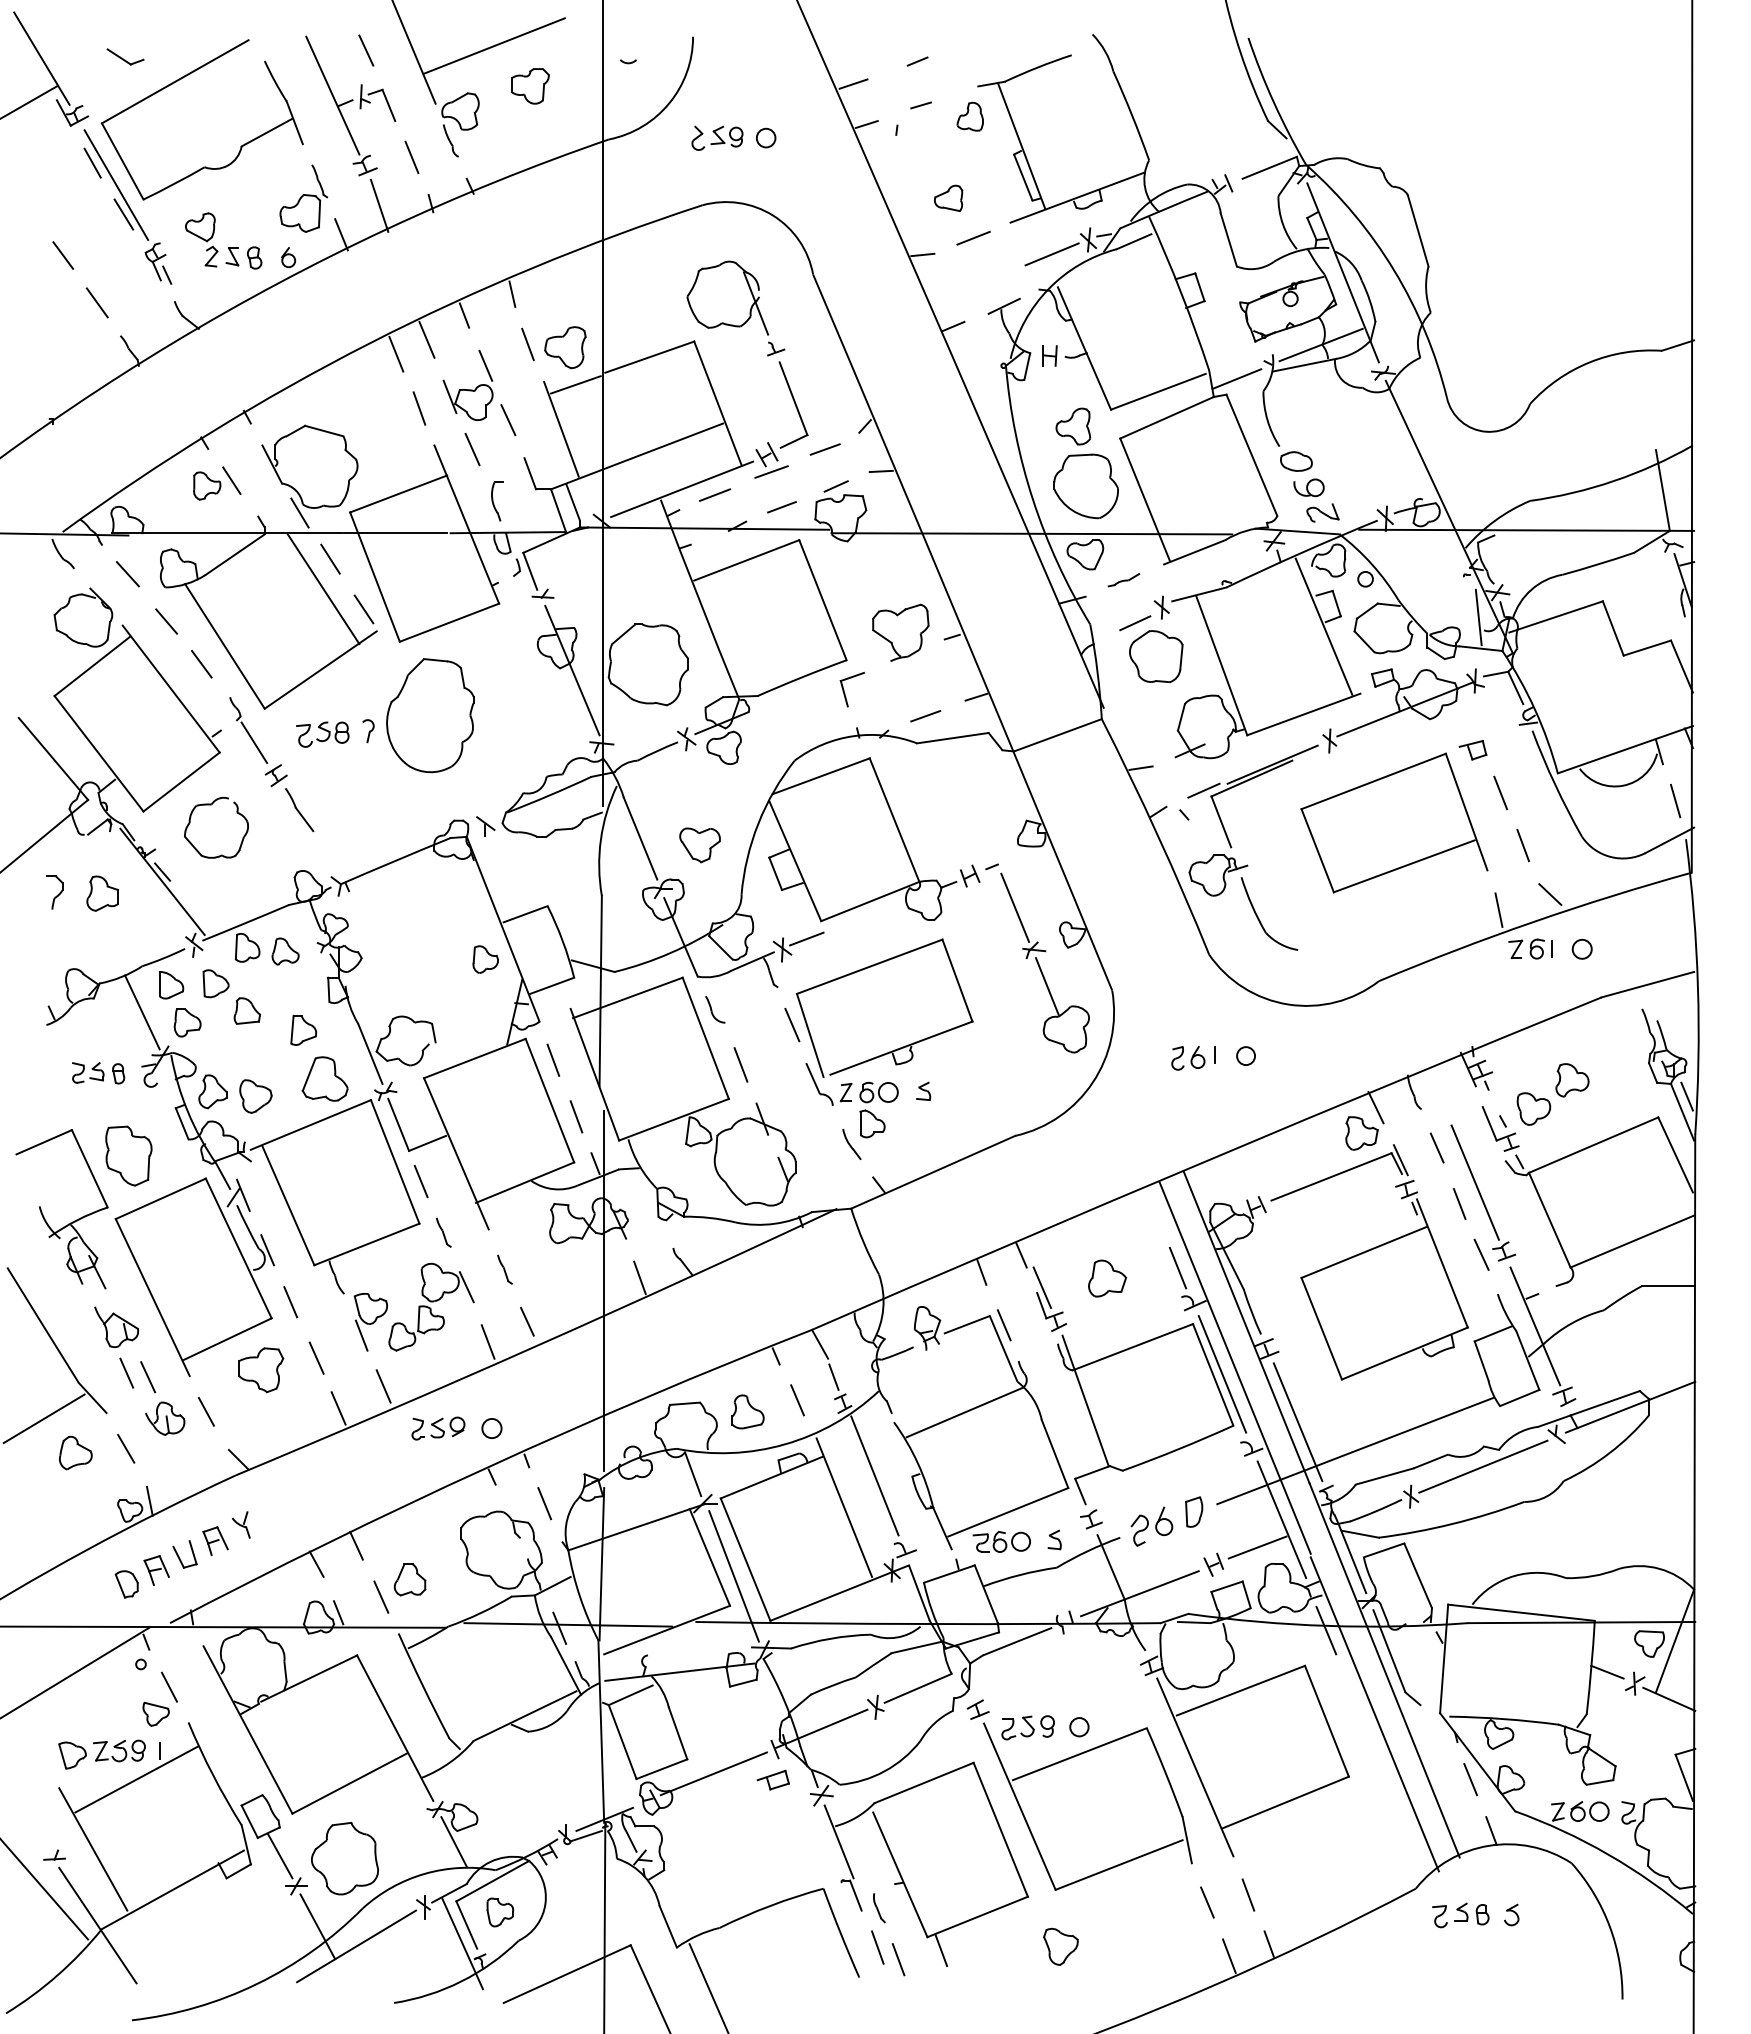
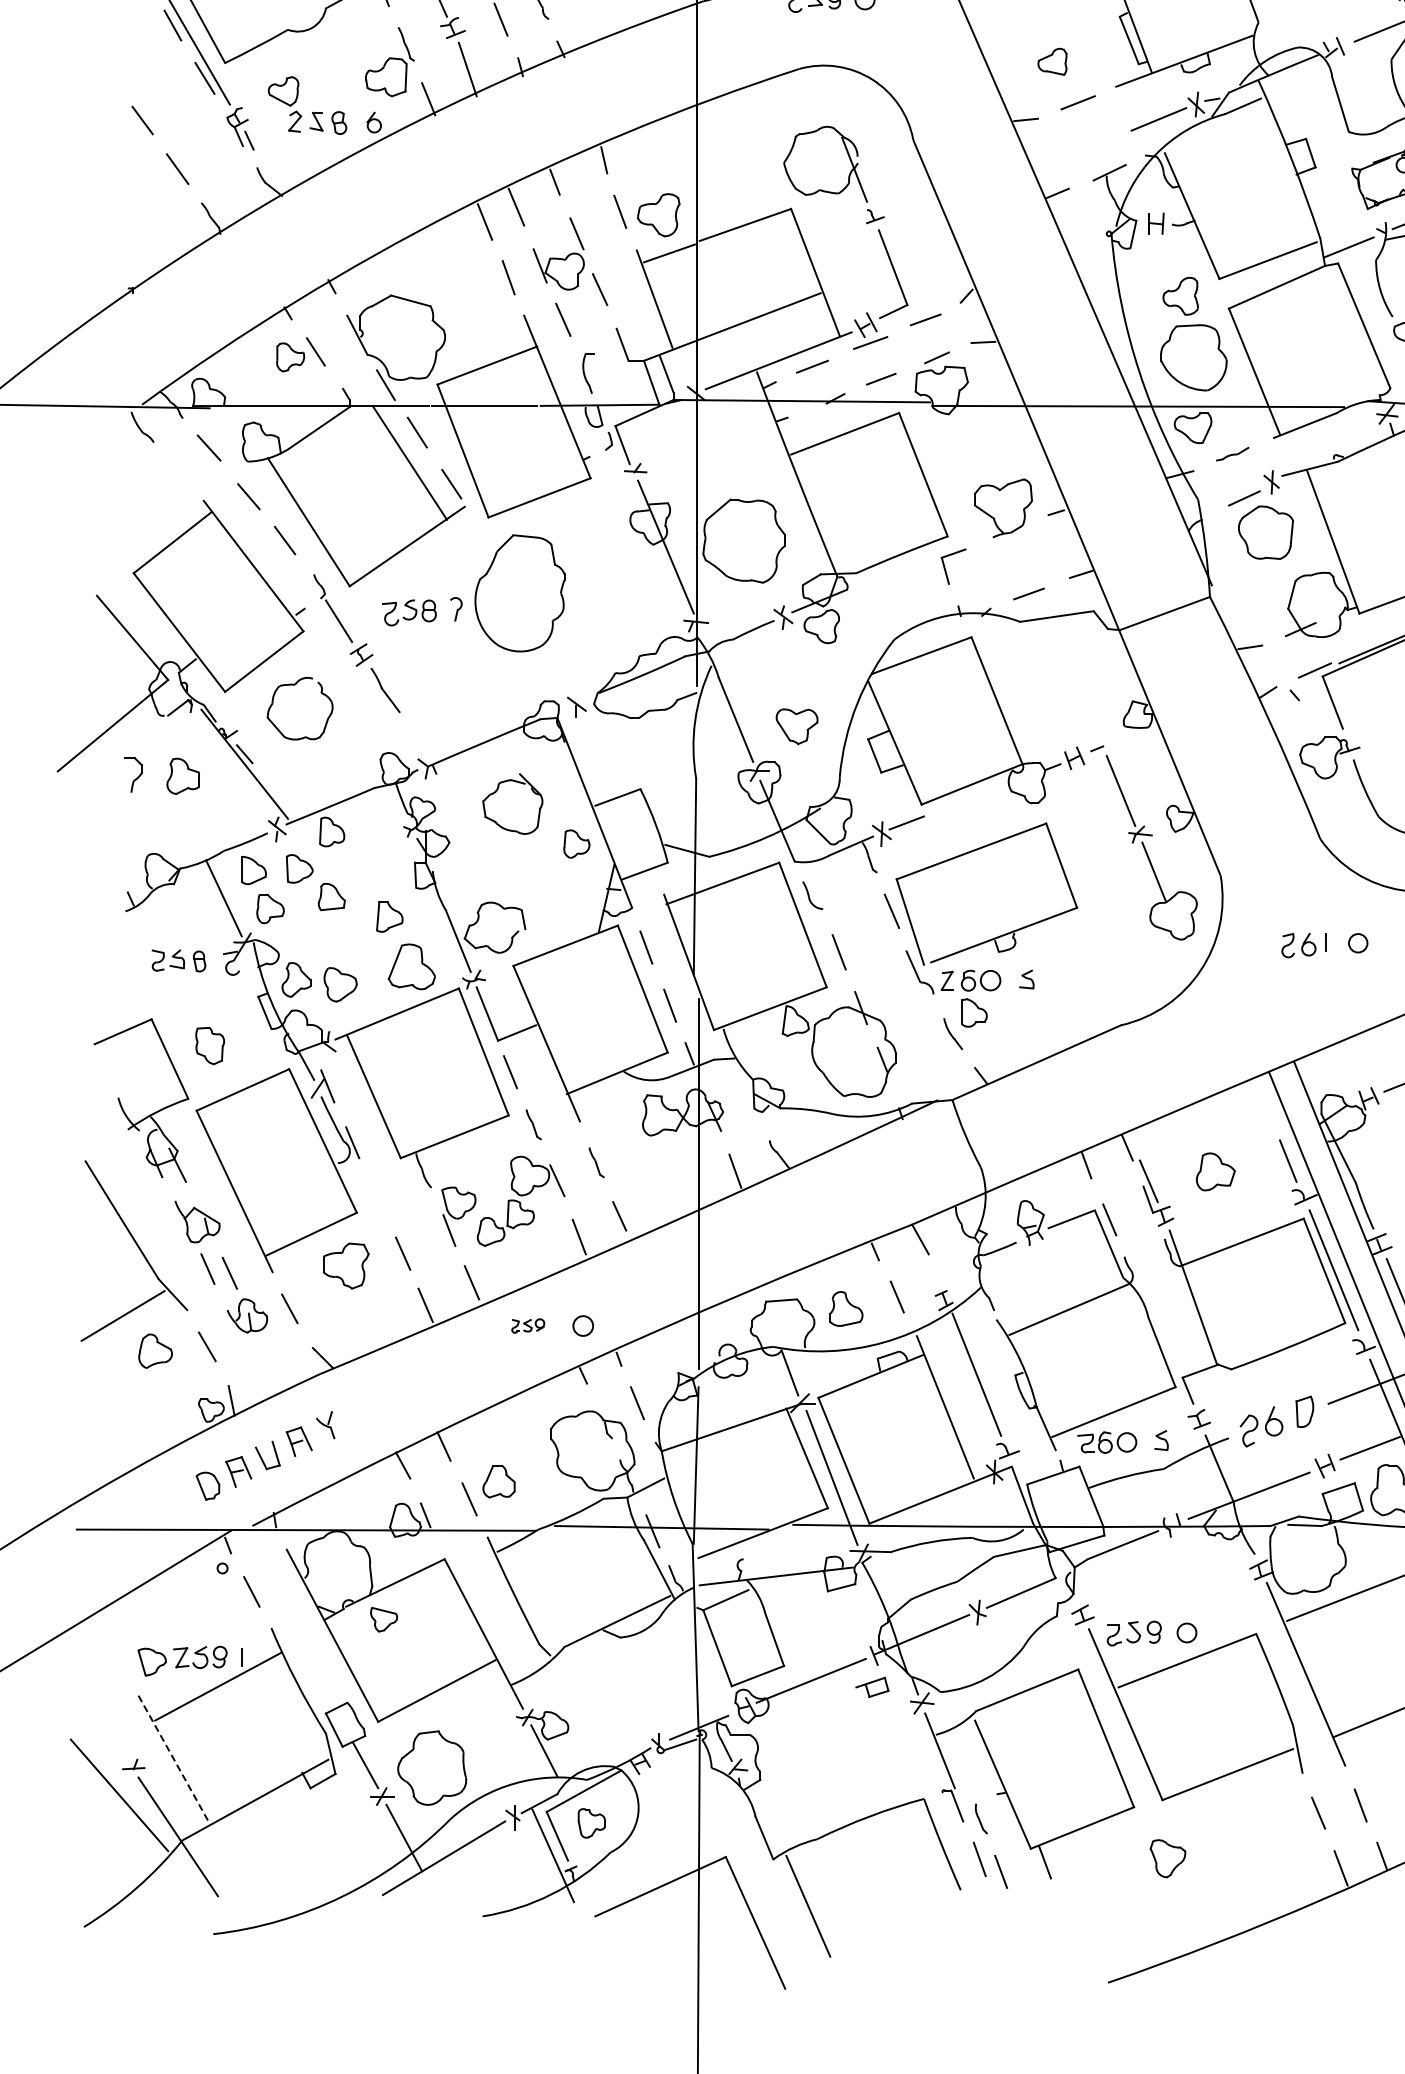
part: (83, 617) -> (512, 803), moved
part: (285, 951) -> (371, 835), removed
part: (128, 1155) -> (209, 1045), size x0.6
line: (290, 1302) -> (376, 1196), removed
line: (833, 1376) -> (934, 1272), removed
part: (438, 1428) -> (528, 1325), size x0.6
part: (155, 1713) -> (383, 1618), moved
line: (93, 1849) -> (173, 1758), solid -> dashed

